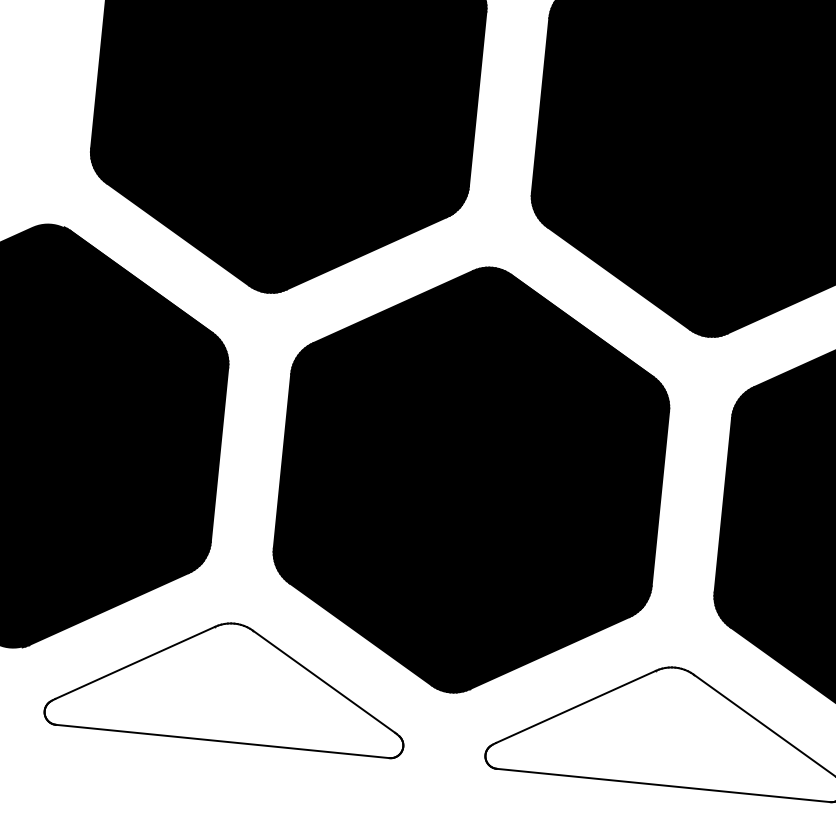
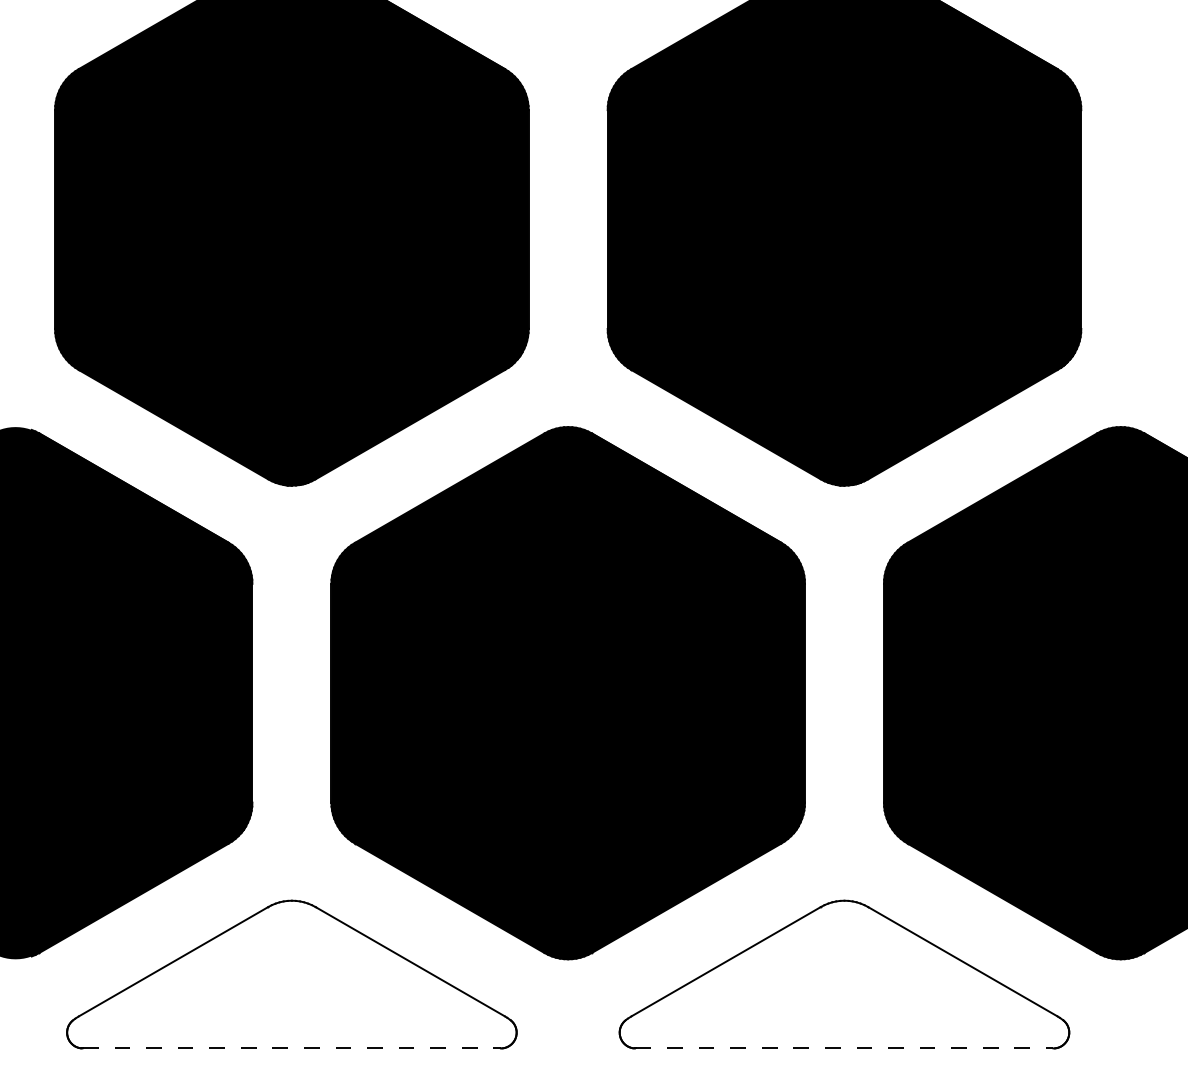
line: (222, 741) -> (291, 1048), solid -> dashed
line: (663, 785) -> (844, 1048), solid -> dashed

